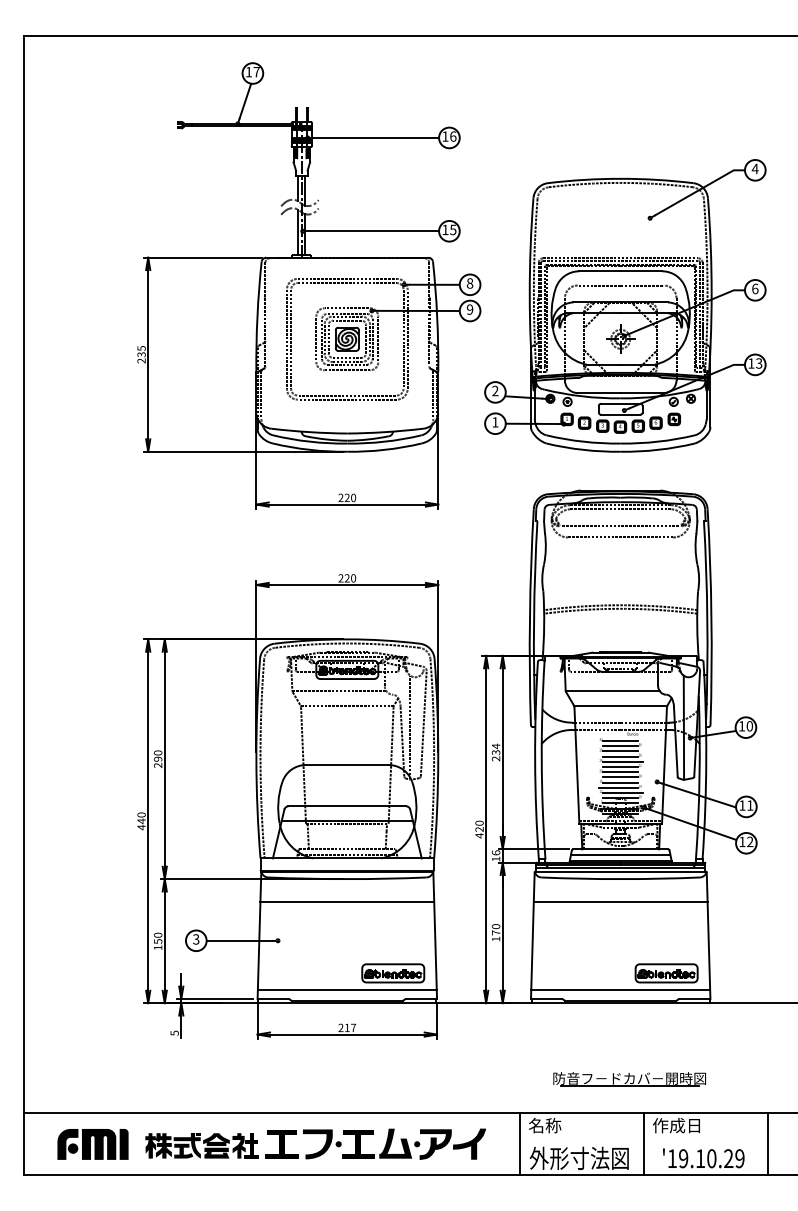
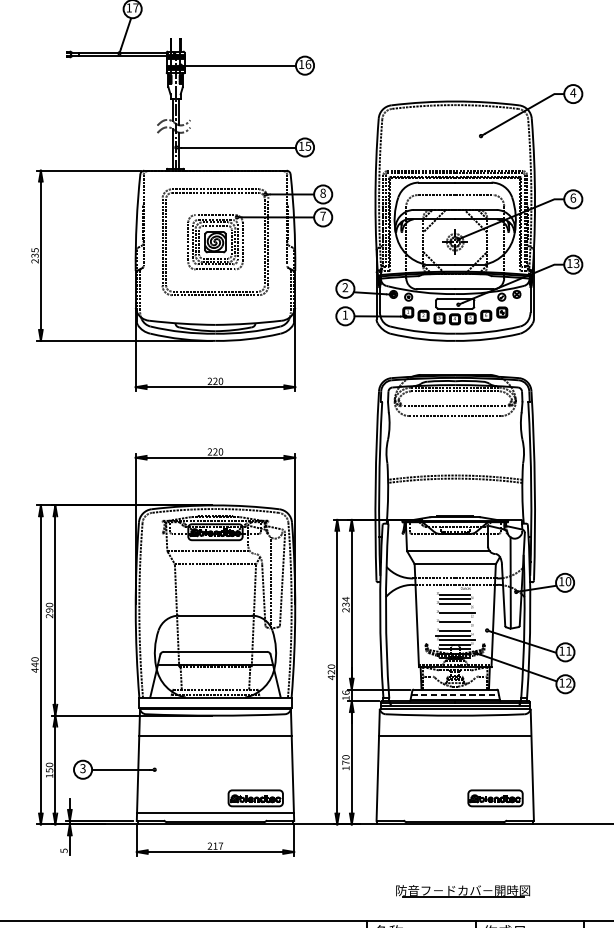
text: (469, 309) -> (322, 216), 9 -> 7
line: (620, 756) -> (455, 608), removed
line: (620, 767) -> (455, 617), removed
line: (620, 777) -> (455, 626), removed
line: (620, 855) -> (455, 694), solid -> dashed
line: (620, 989) -> (455, 812), removed

